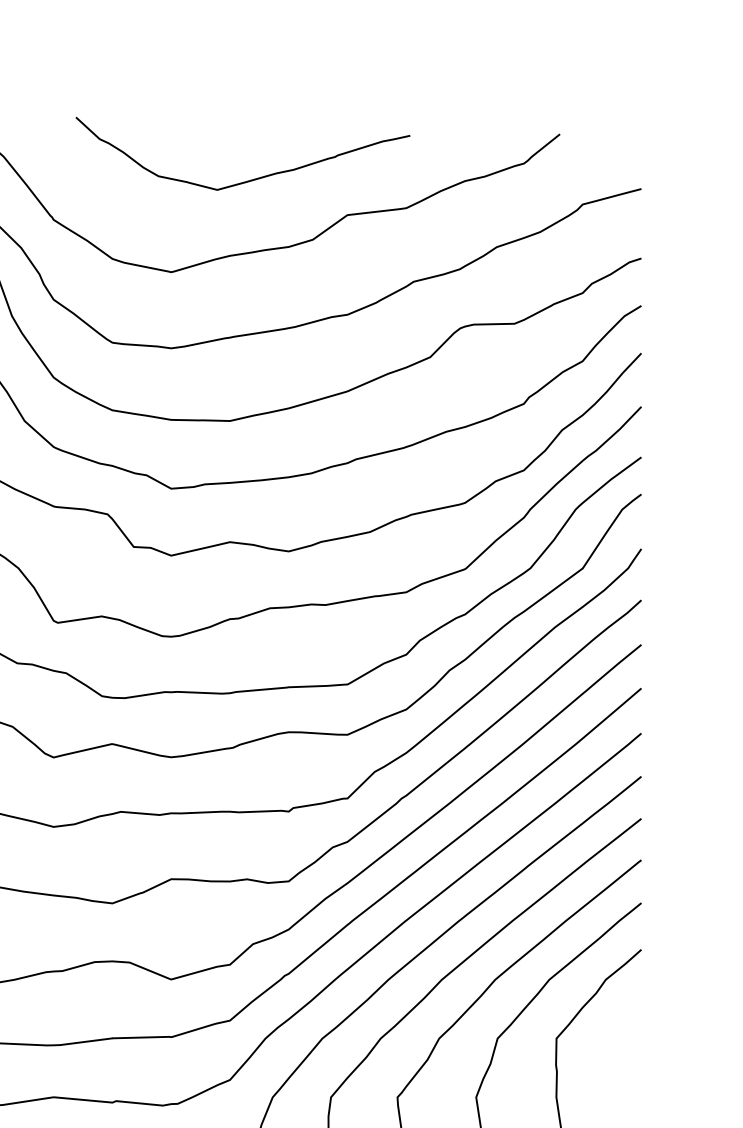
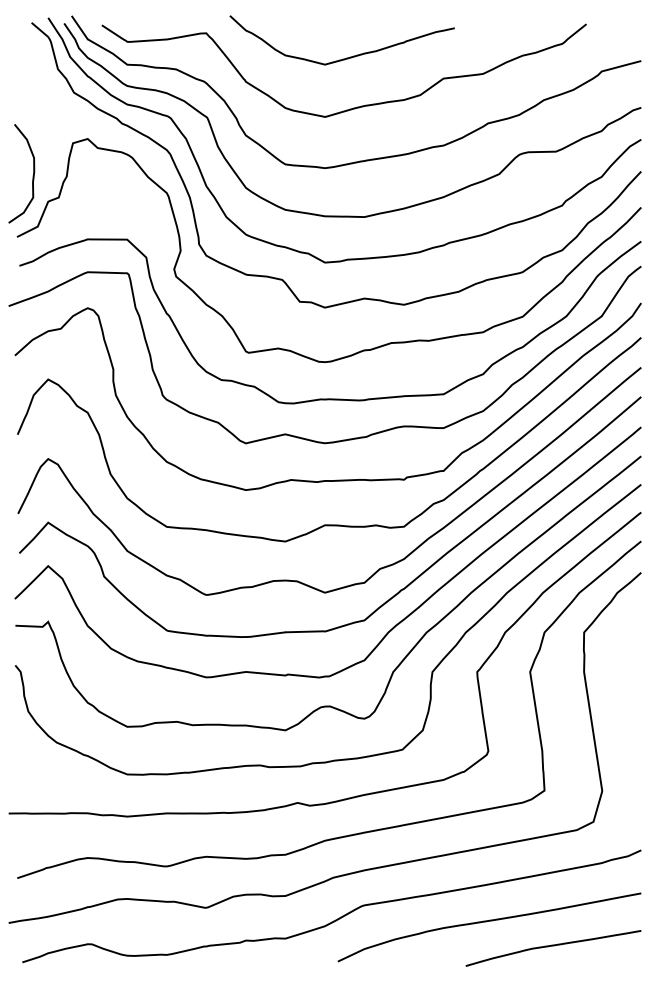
curve: (249, 179) -> (346, 57), moved

